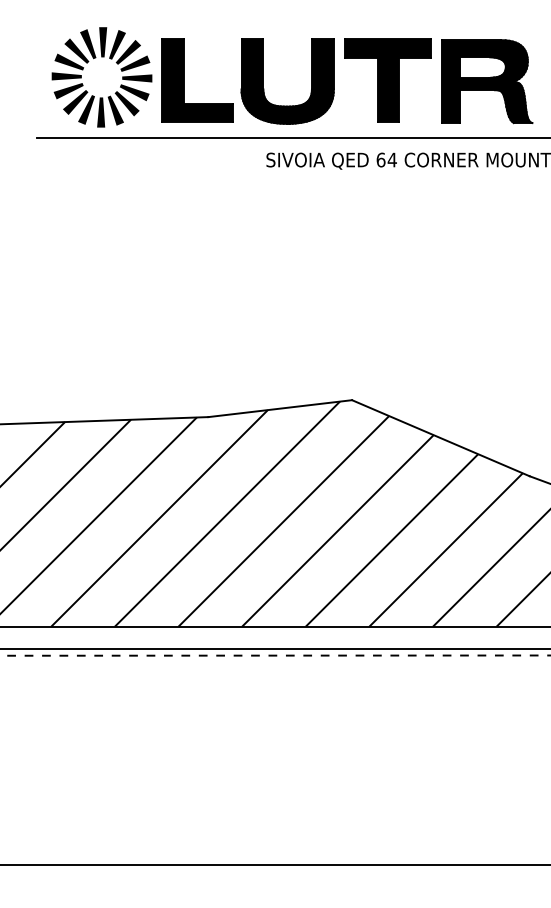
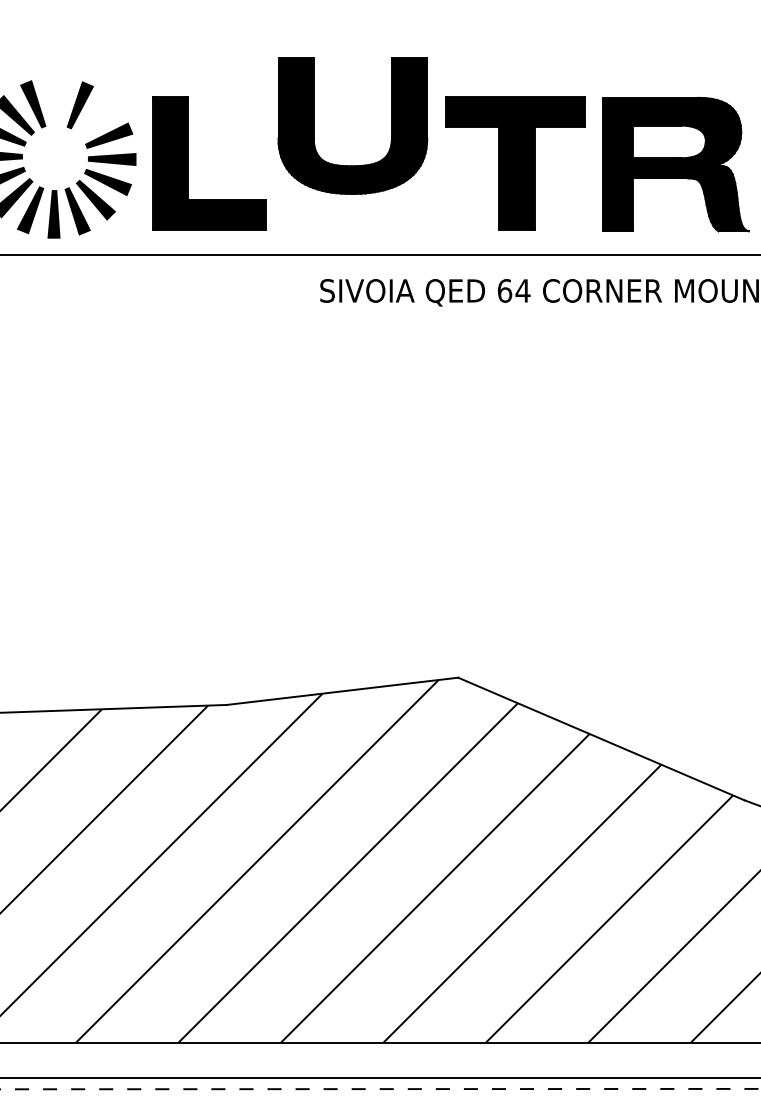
fill: (103, 42) -> (57, 101), removed
fill: (128, 51) -> (98, 116), removed
part: (263, 81) -> (313, 125), moved

